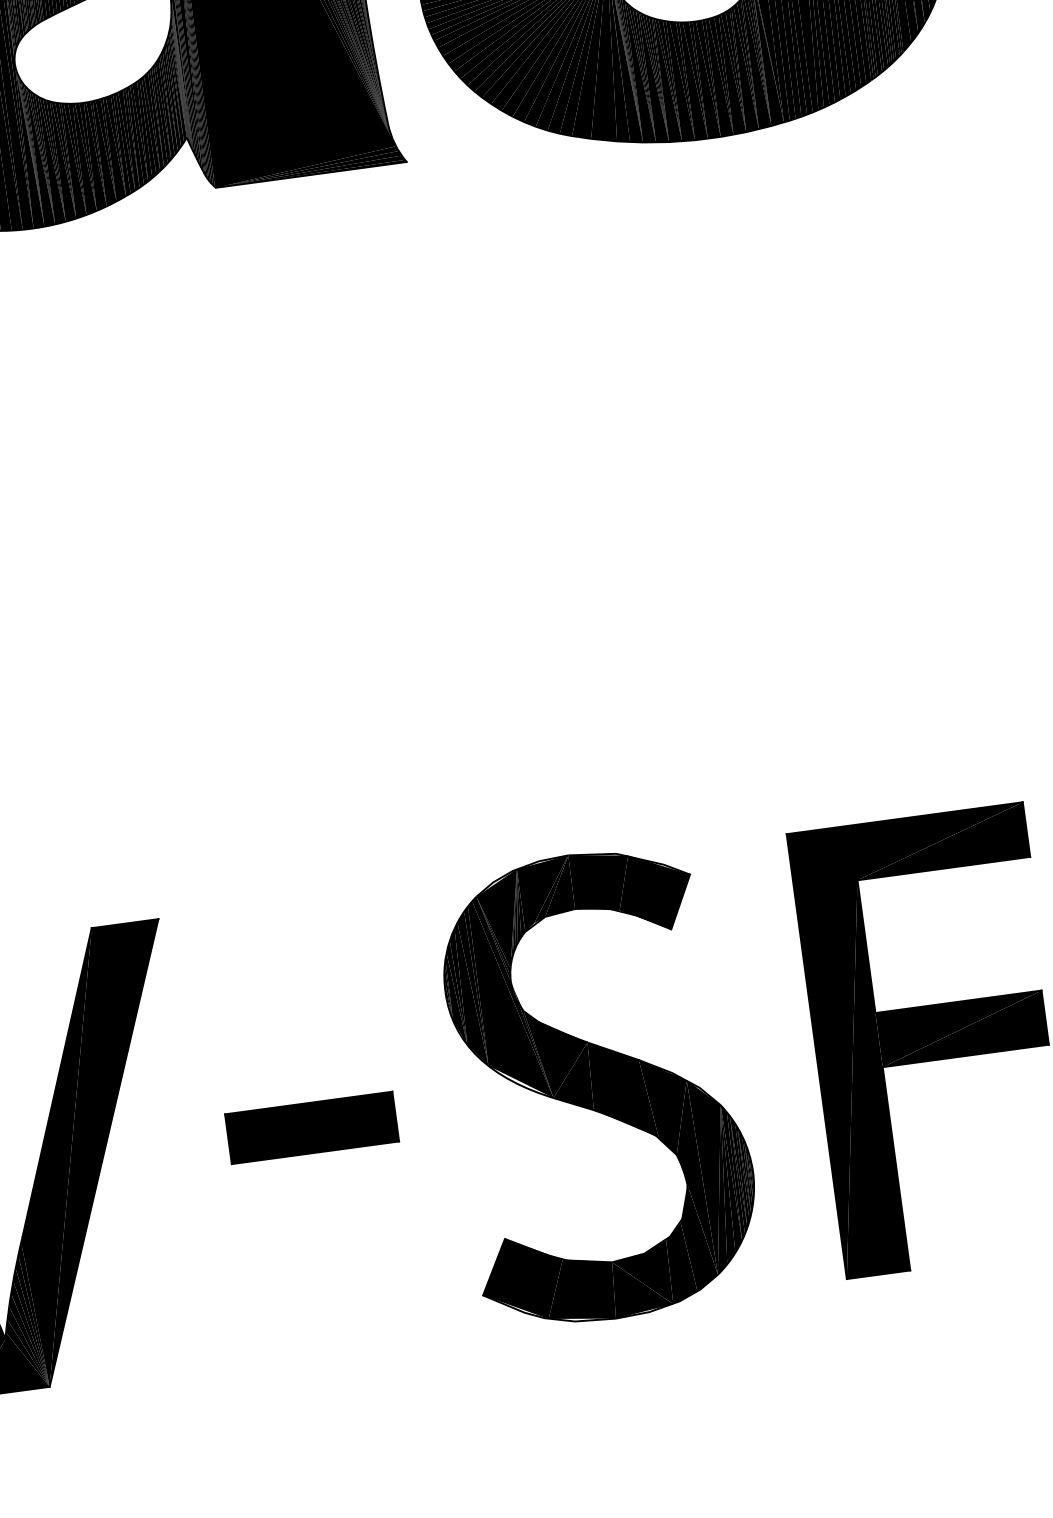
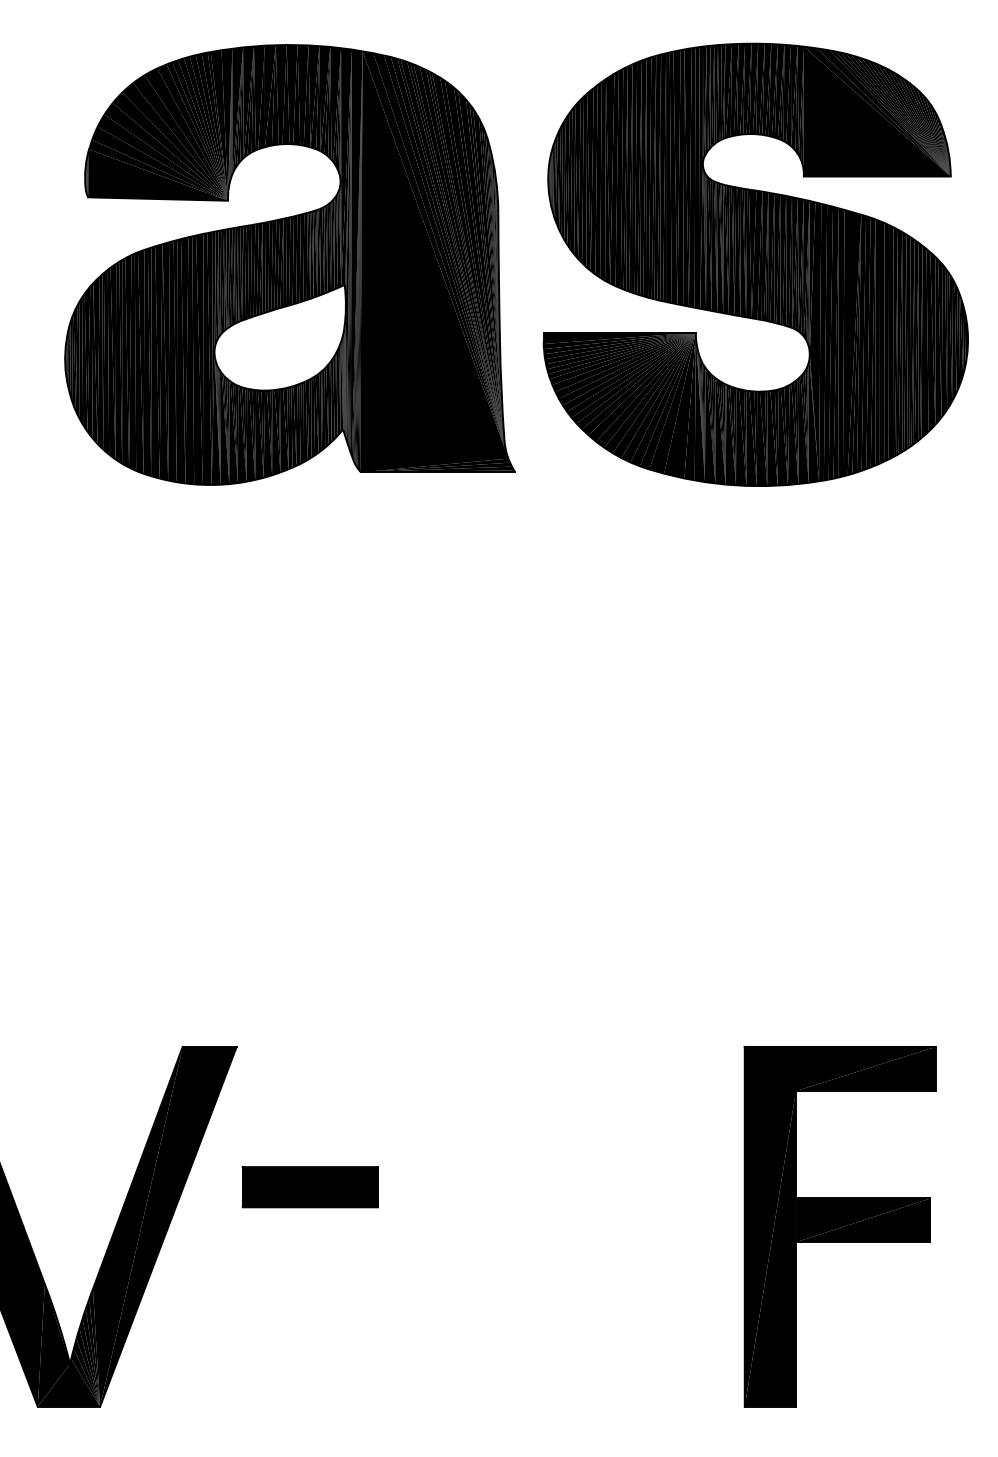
part: (597, 1085) -> (567, 1226), removed
part: (311, 1128) -> (309, 1187), moved

